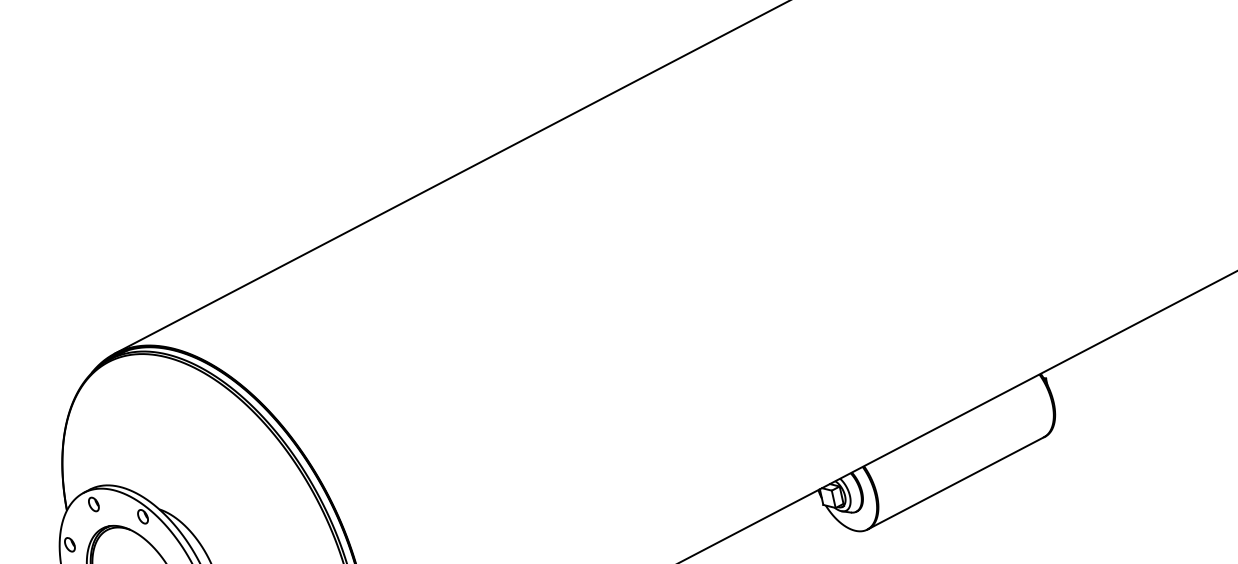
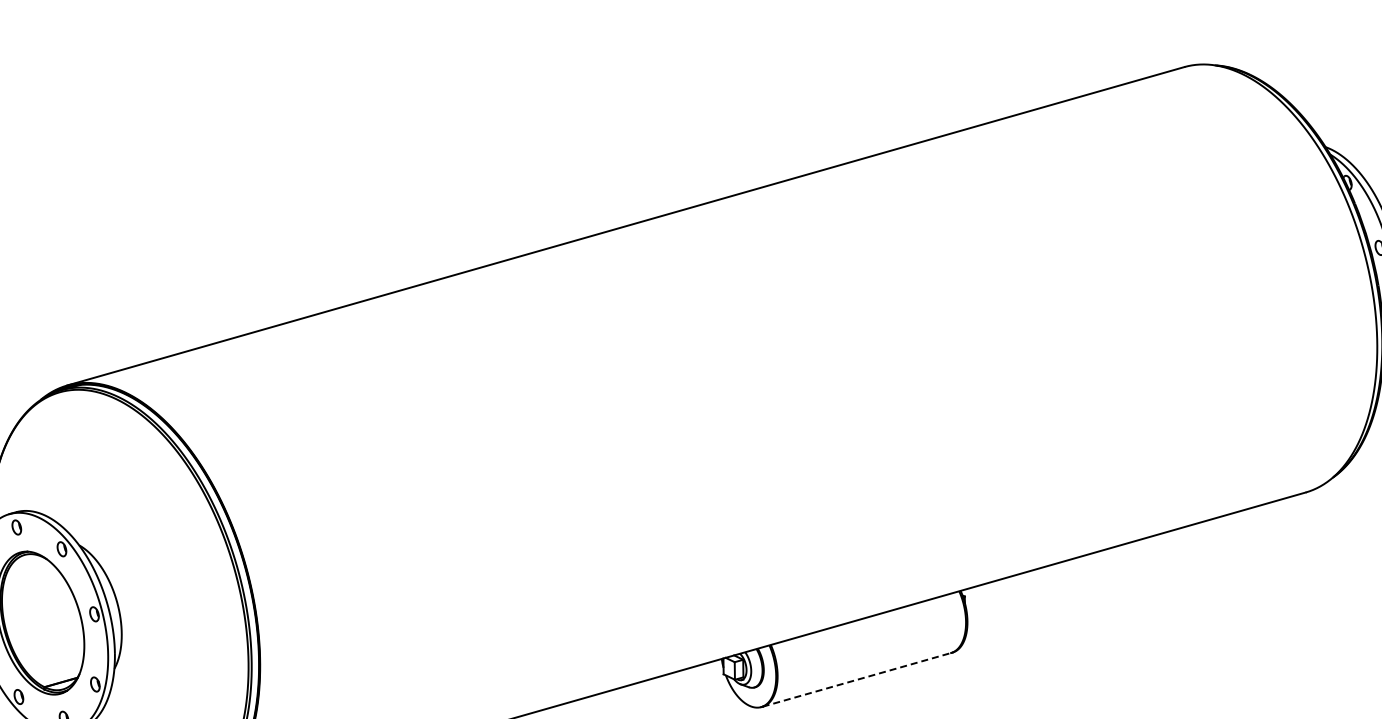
line: (955, 482) -> (856, 679), solid -> dashed

